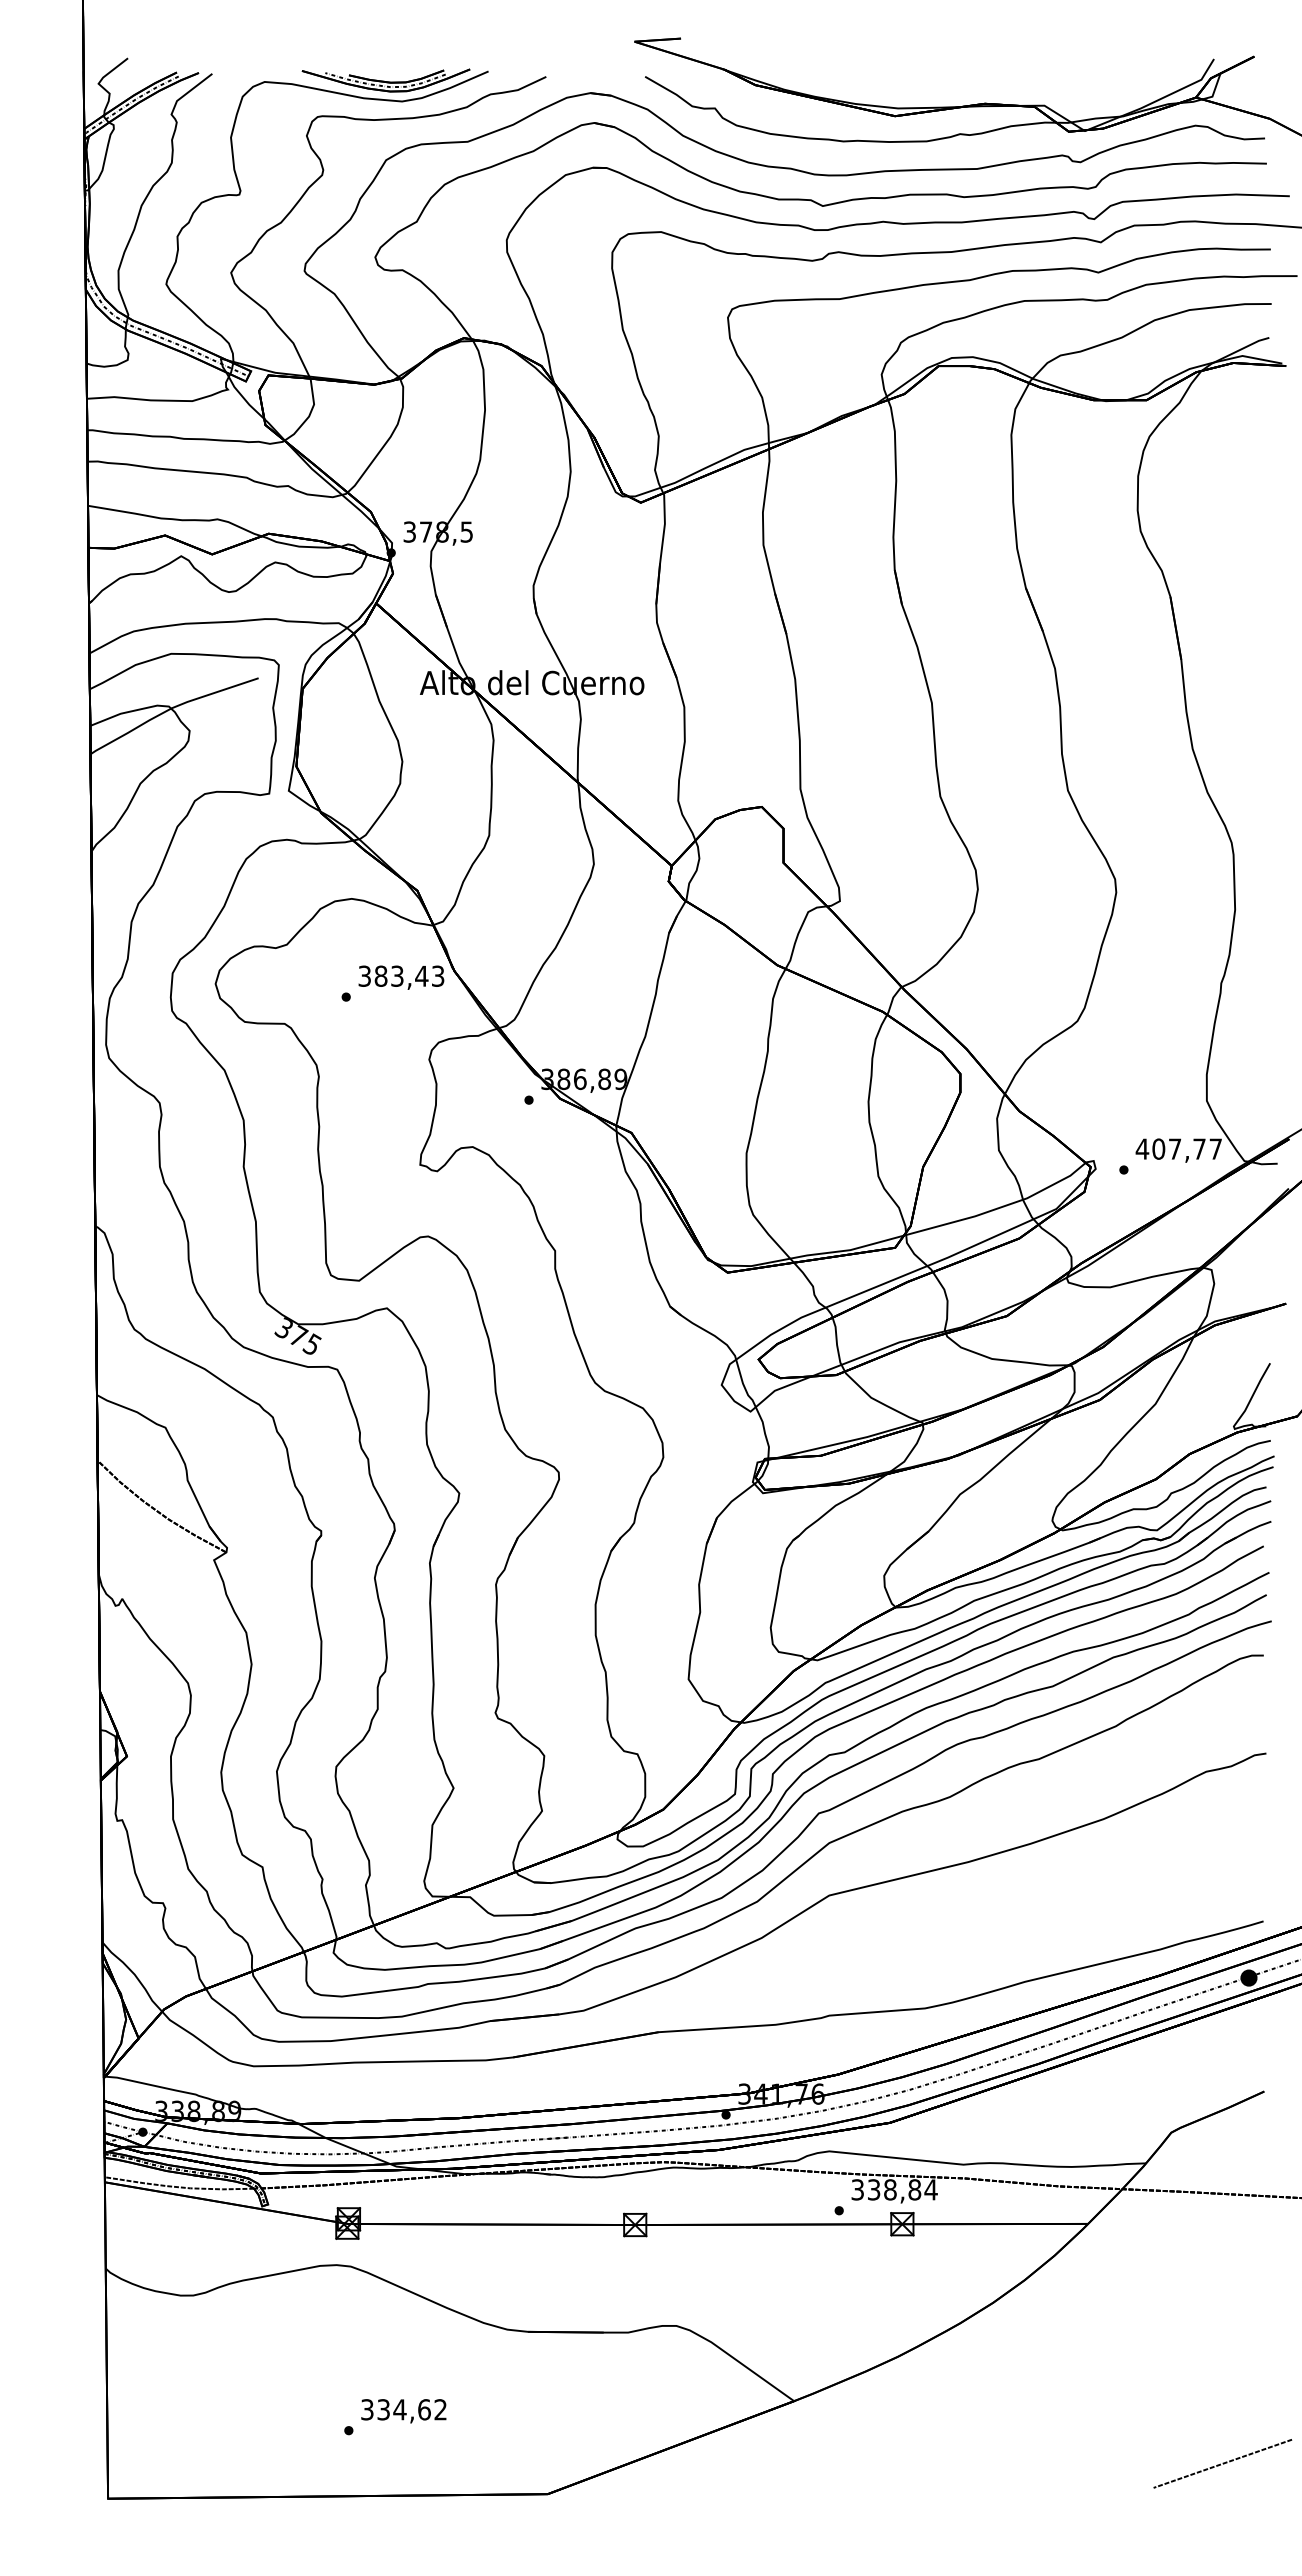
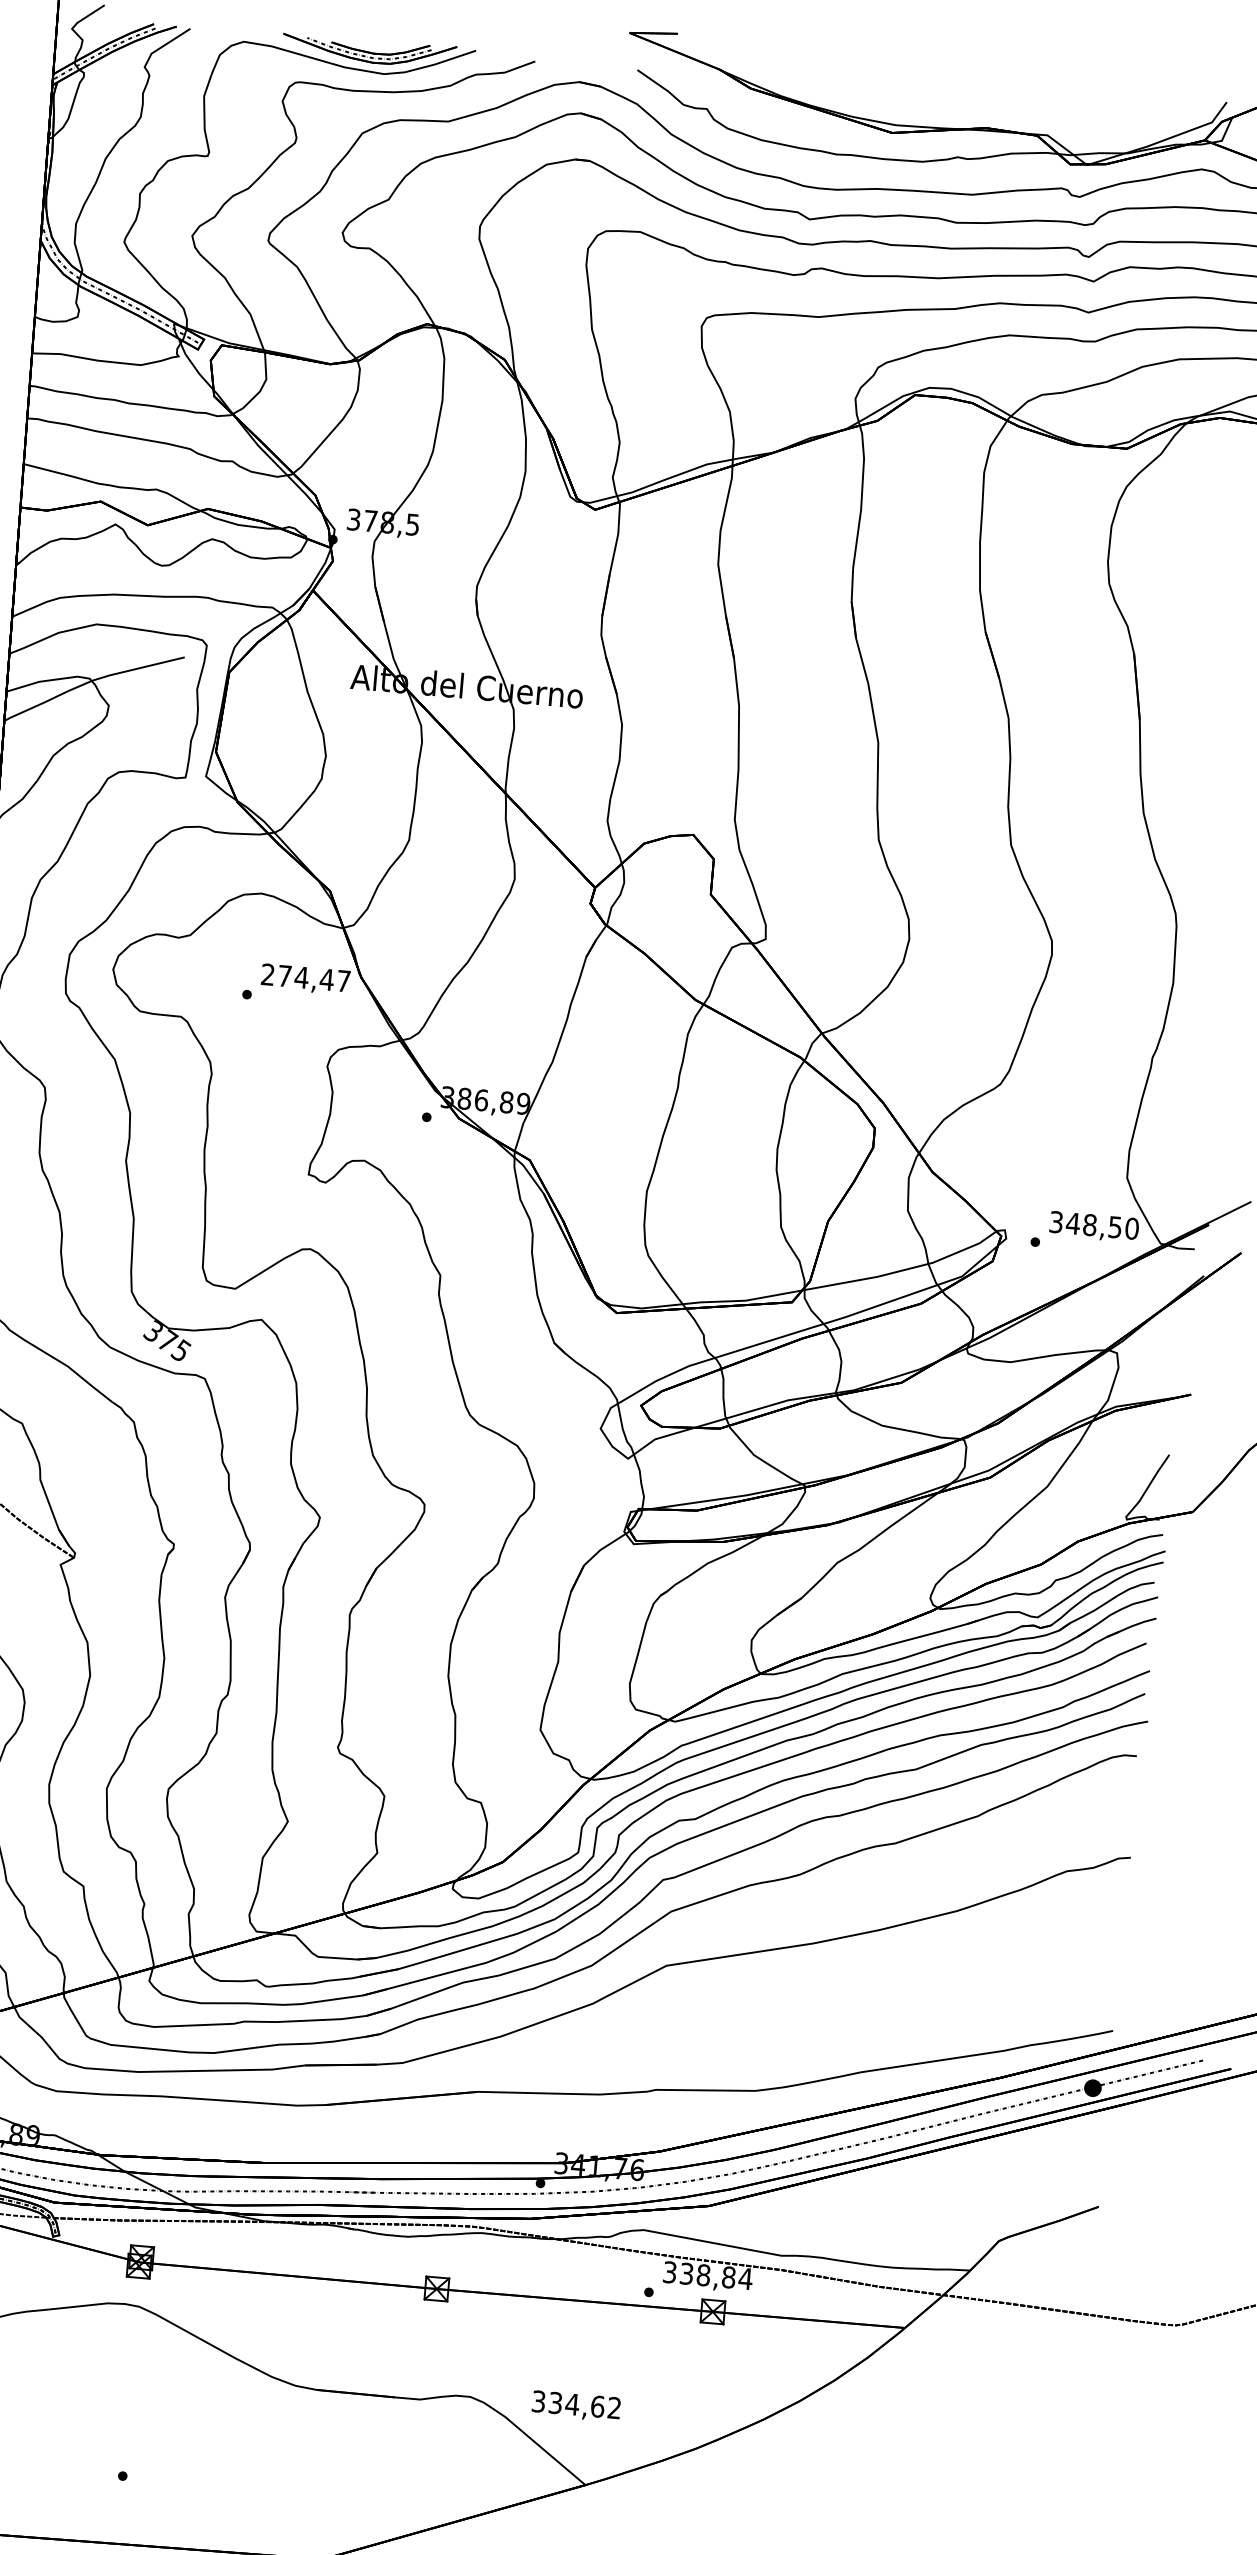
text: (401, 975) -> (306, 977), 383,43 -> 274,47
text: (1178, 1148) -> (1093, 1224), 407,77 -> 348,50
text: (403, 2411) -> (575, 2406), moved

